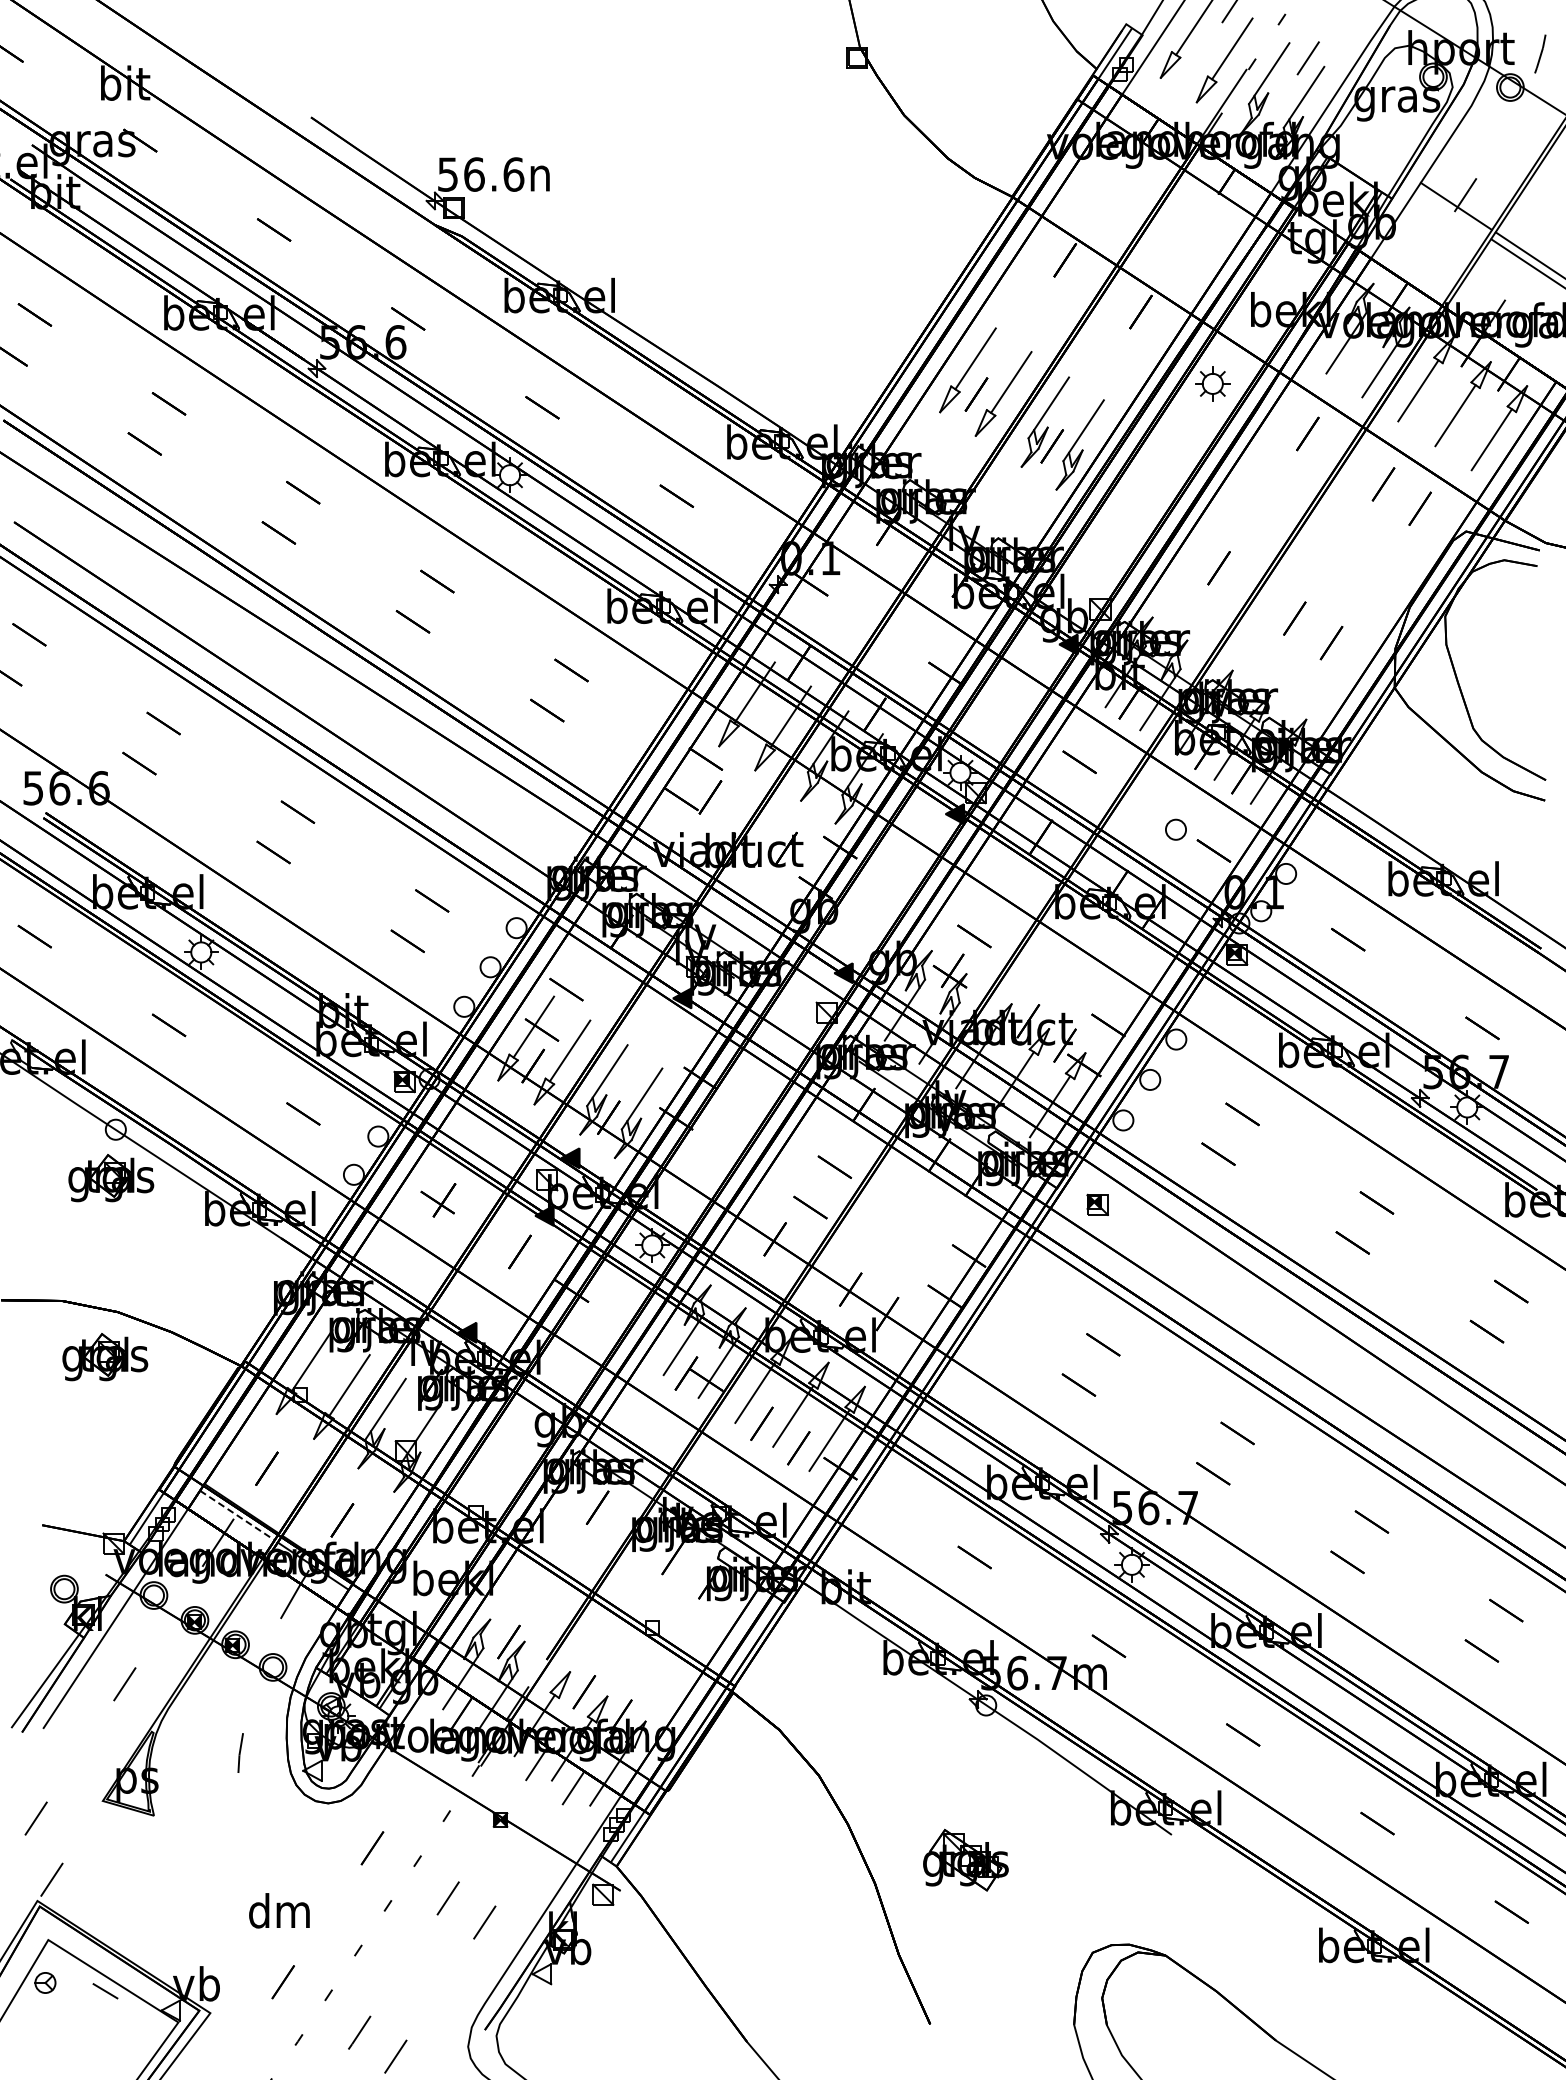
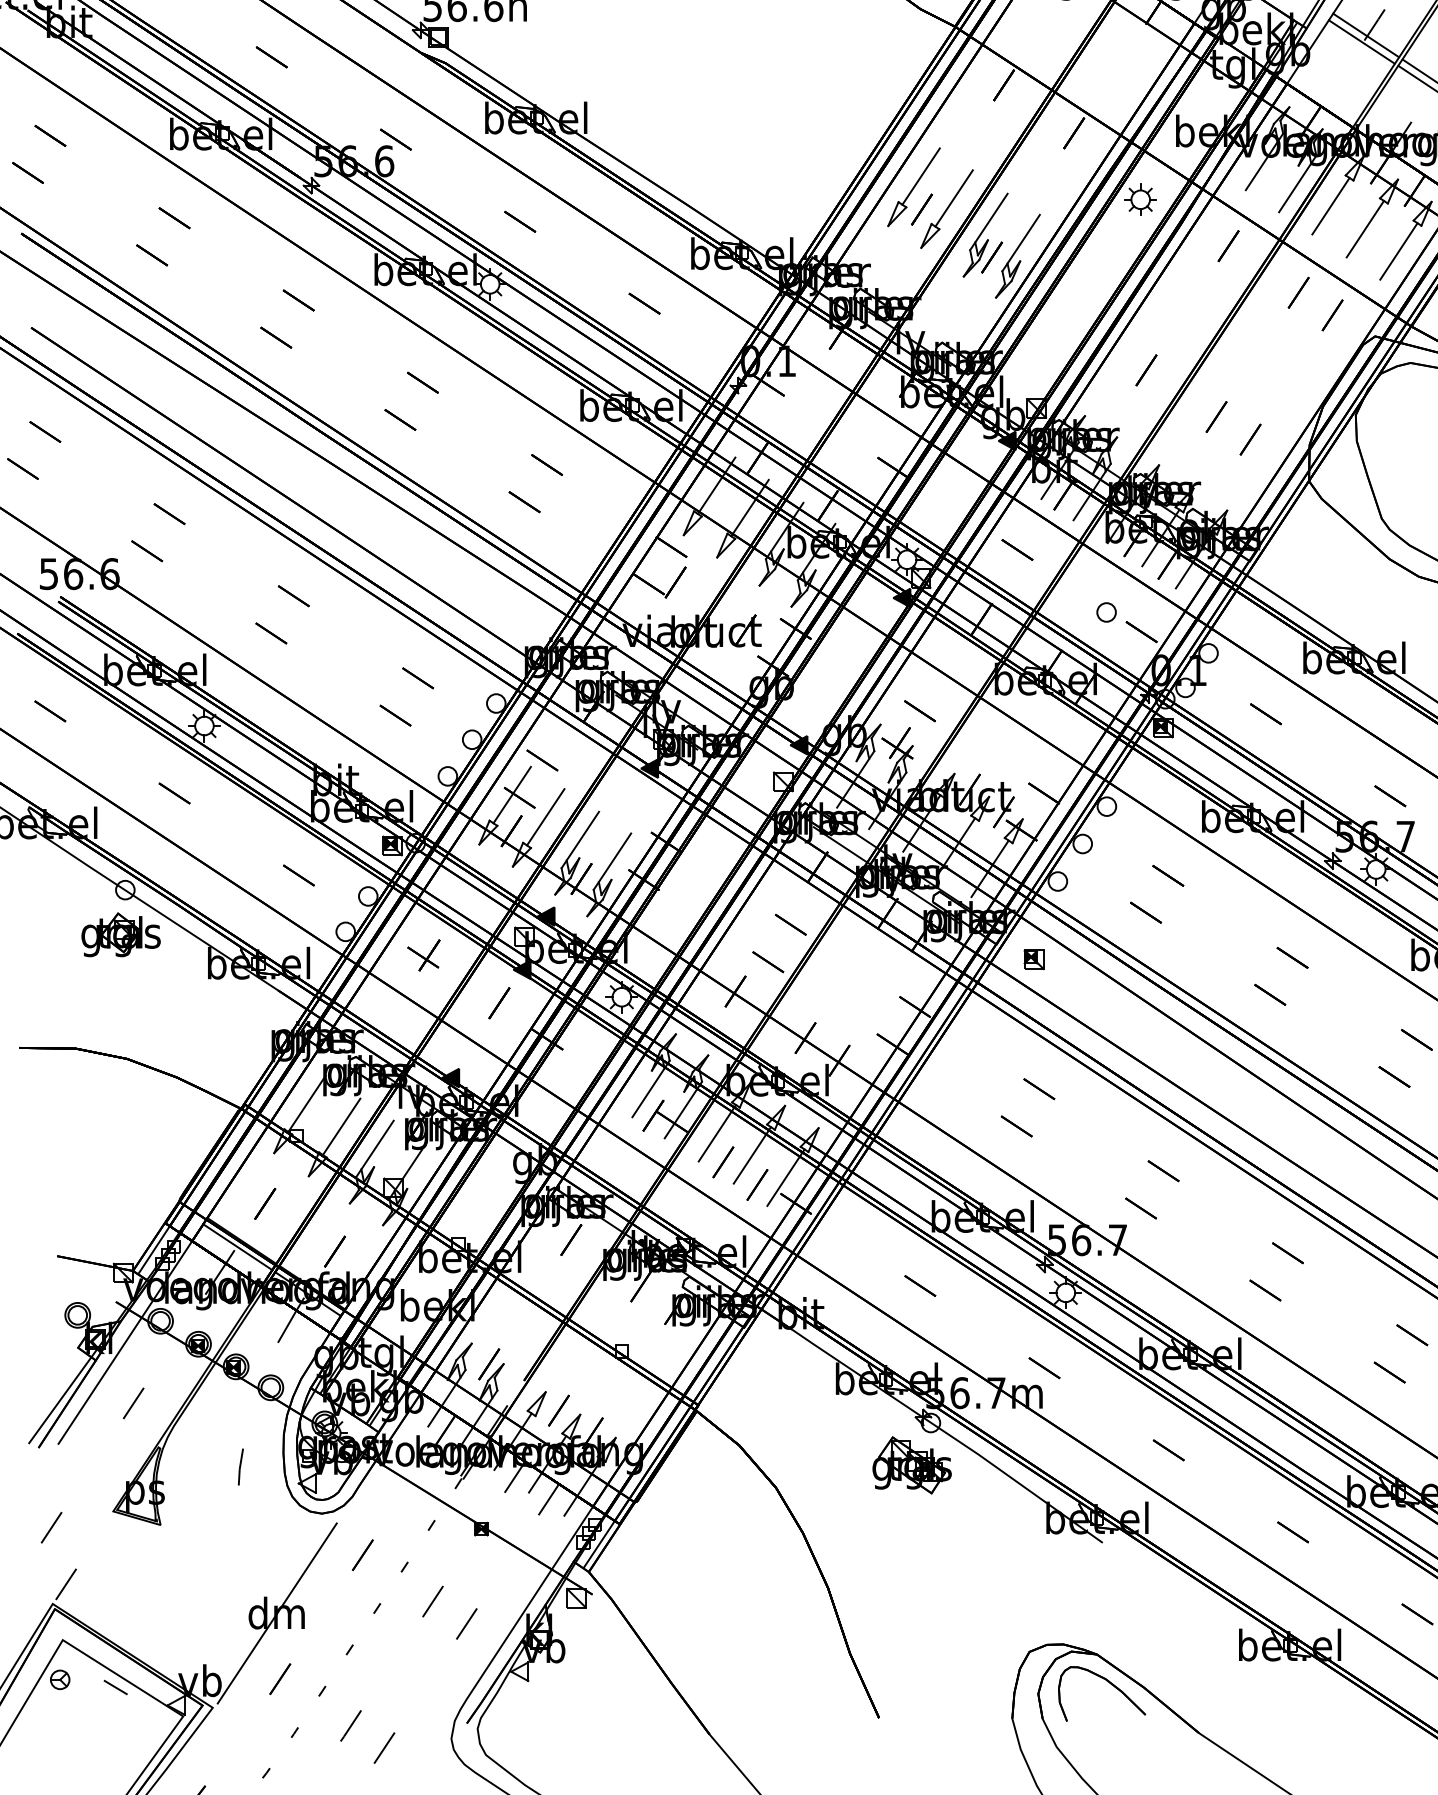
line: (1451, 213) -> (1361, 42), added
part: (105, 1357) -> (115, 1100), removed
line: (237, 1515) -> (237, 1247), dashed -> solid
part: (965, 1859) -> (911, 1464), moved
line: (279, 1910) -> (276, 1612), added
part: (1179, 1987) -> (1109, 1684), added

